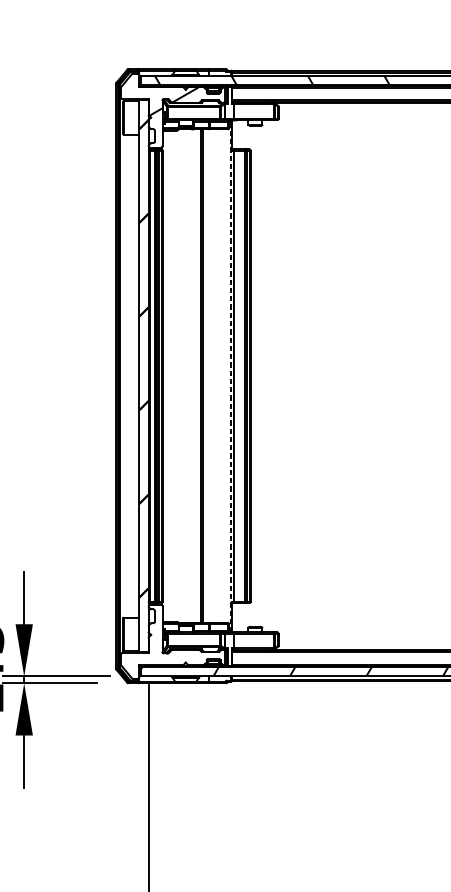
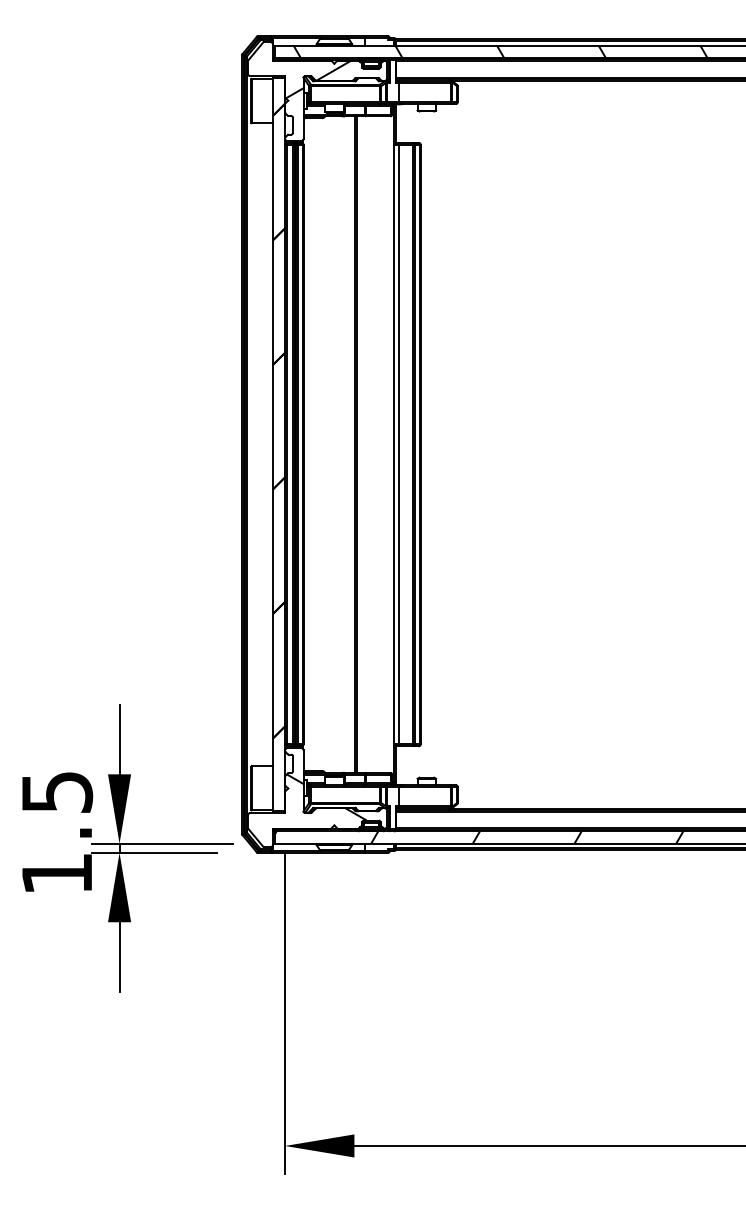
line: (230, 376) -> (394, 445), dashed -> solid
hatch: (179, 641) -> (326, 797), added

